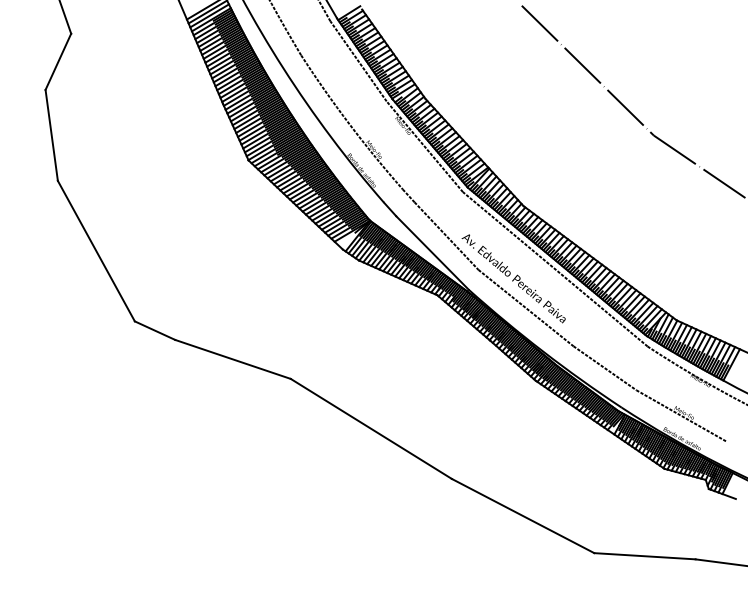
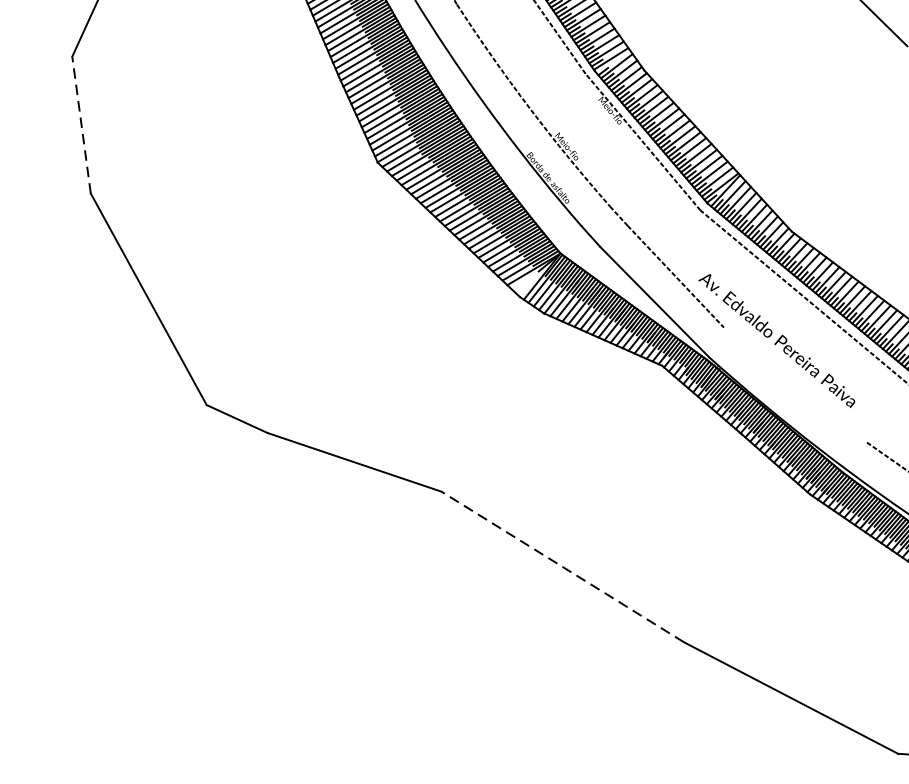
line: (51, 135) -> (81, 125), solid -> dashed
line: (525, 307) -> (794, 384), removed
line: (371, 428) -> (562, 566), solid -> dashed

